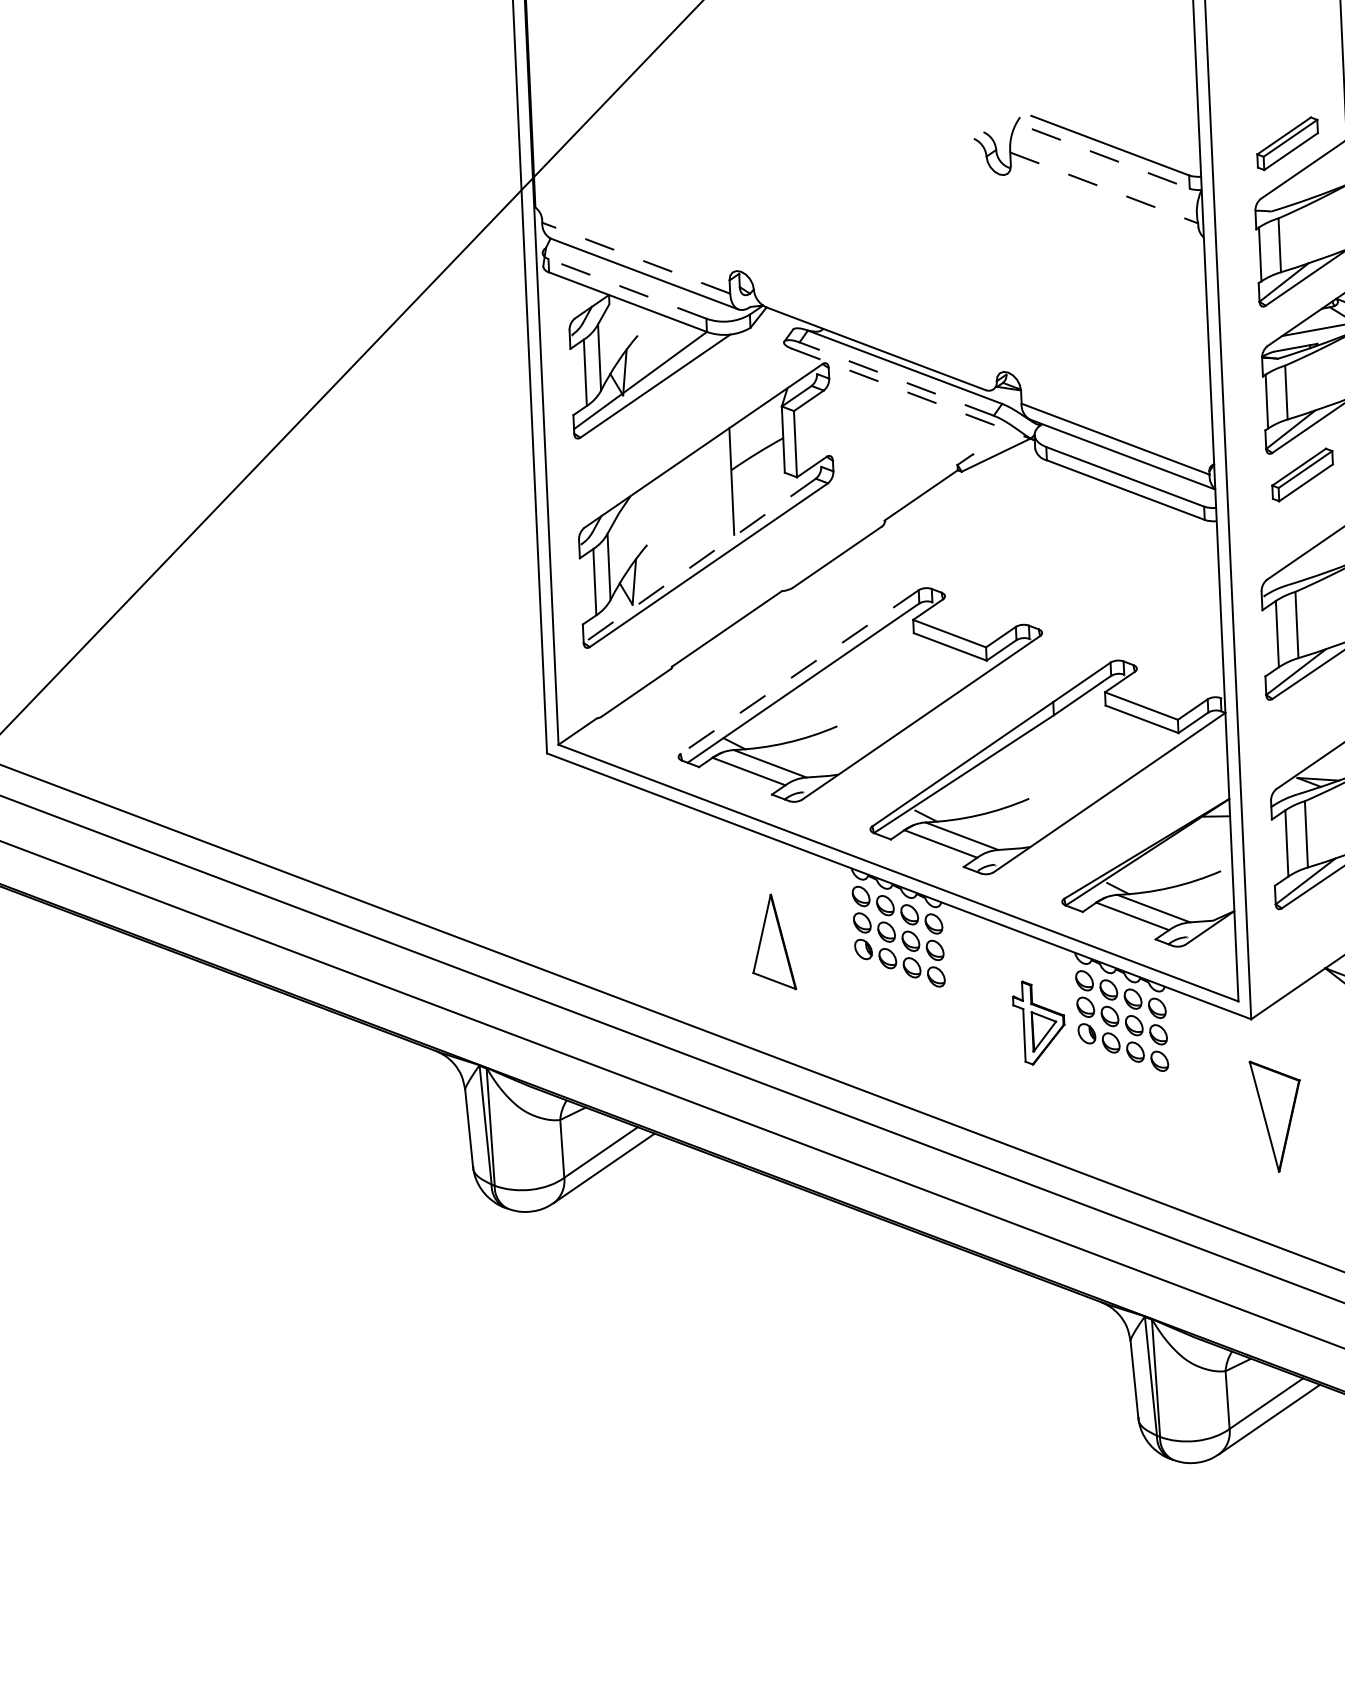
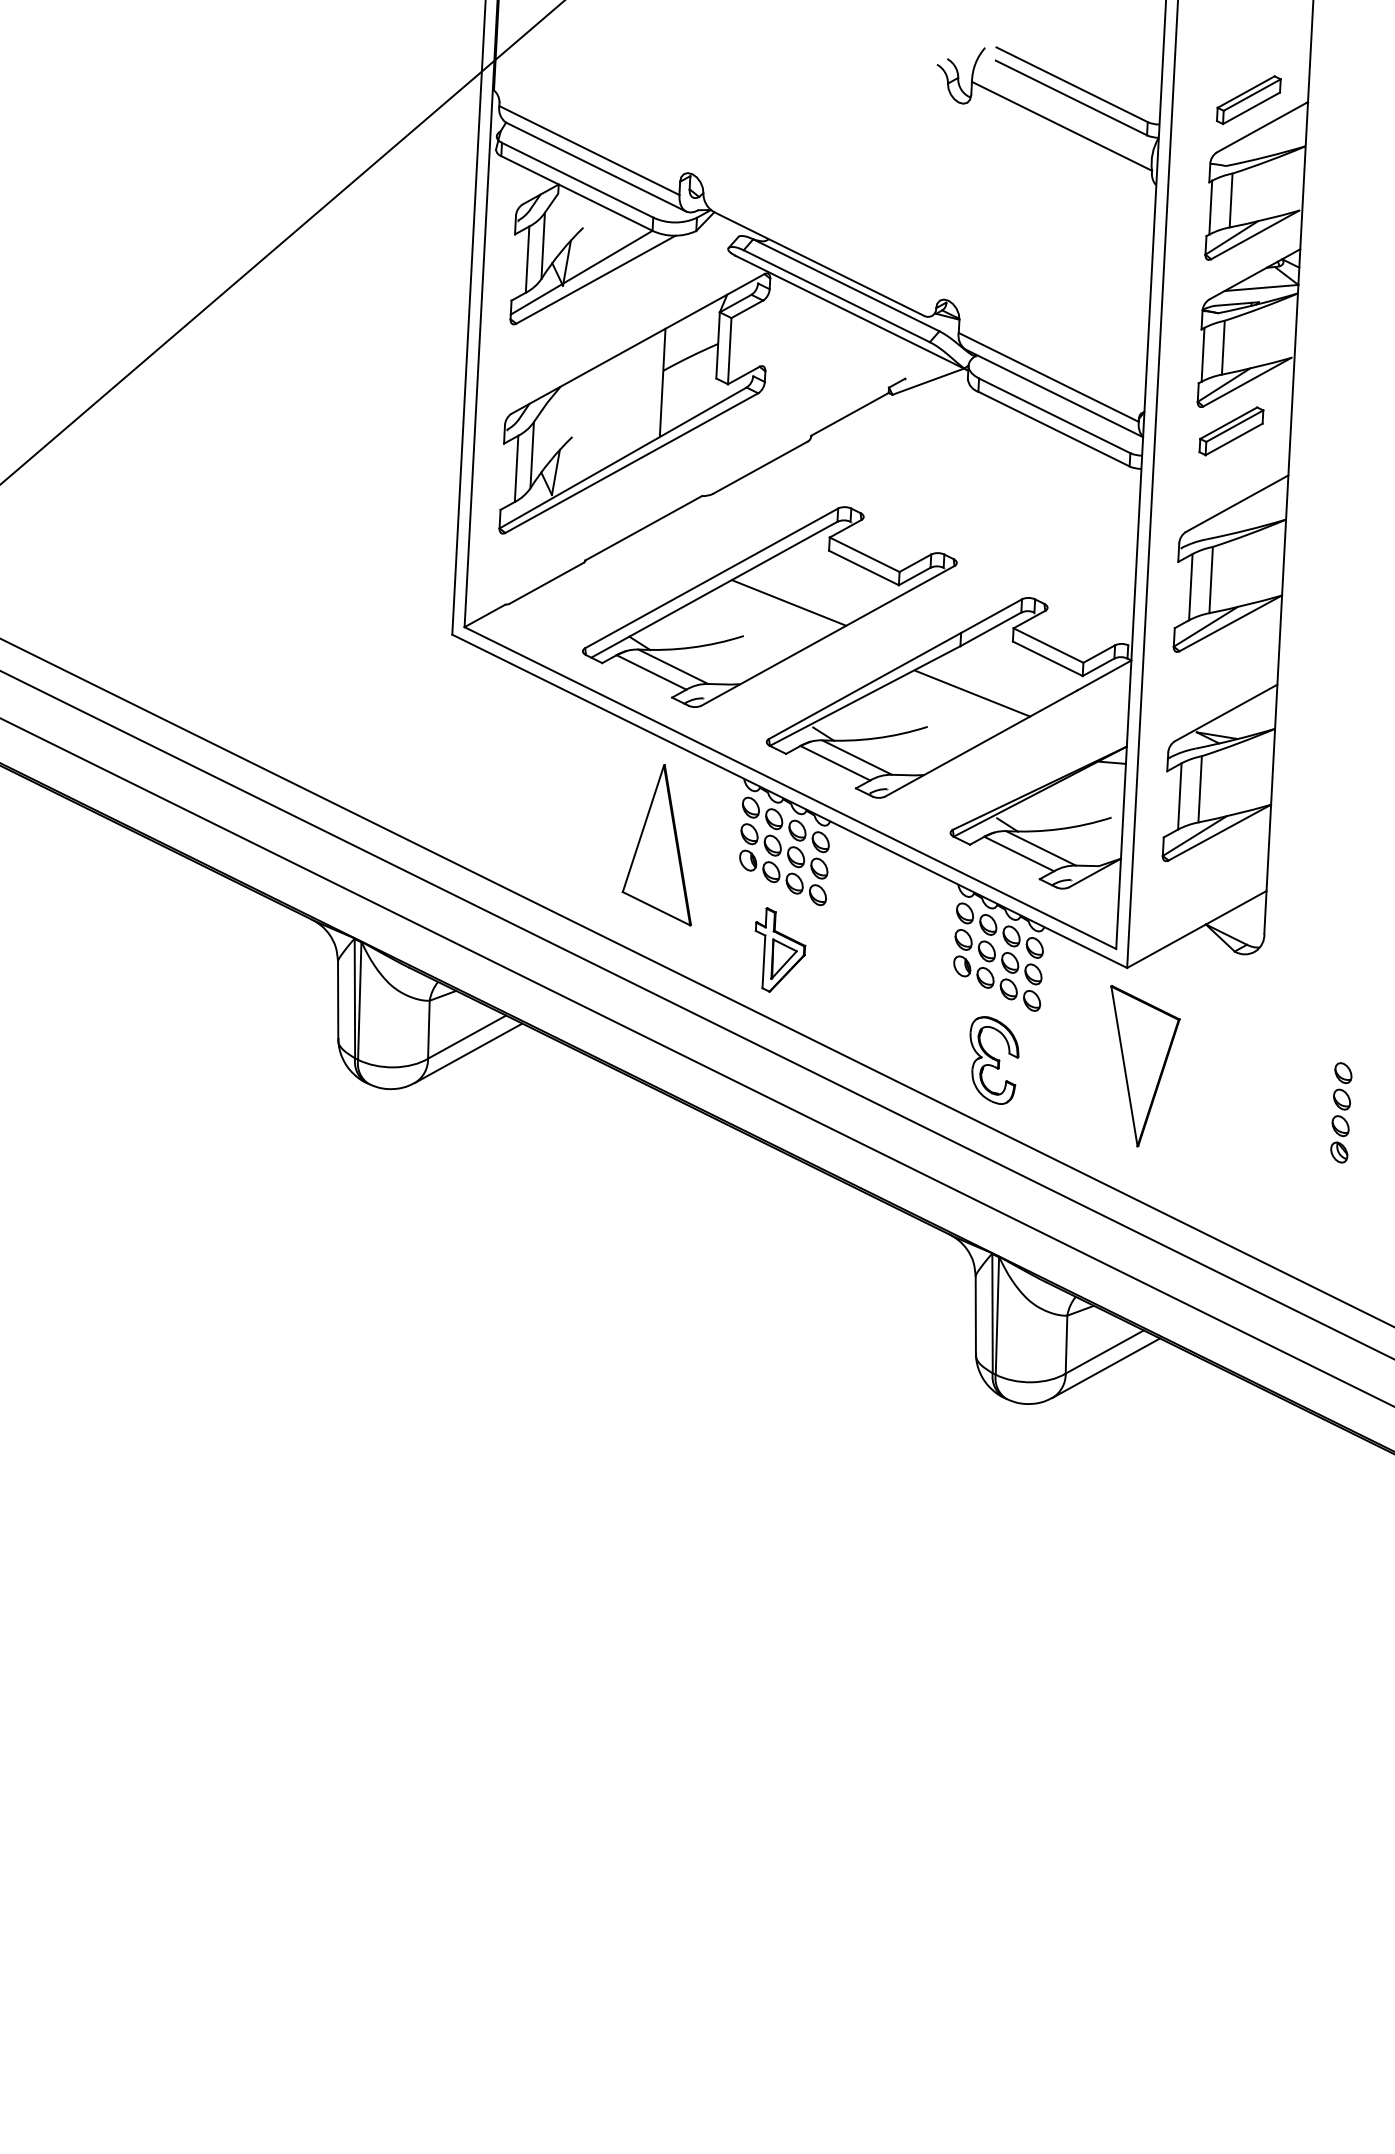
line: (1110, 159) -> (1071, 98), dashed -> solid
line: (1104, 188) -> (1062, 126), dashed -> solid
line: (635, 258) -> (588, 150), dashed -> solid
line: (627, 289) -> (577, 180), dashed -> solid
line: (896, 379) -> (836, 296), dashed -> solid
line: (912, 394) -> (851, 313), dashed -> solid
line: (699, 561) -> (622, 458), dashed -> solid
line: (799, 672) -> (711, 578), dashed -> solid
line: (878, 688) -> (788, 602), added
line: (1070, 761) -> (972, 693), added
part: (770, 943) -> (656, 845), size x1.67
part: (1039, 1021) -> (780, 949), moved
part: (1279, 1115) -> (1145, 1066), size x1.43
part: (1128, 1124) -> (994, 1060), added

